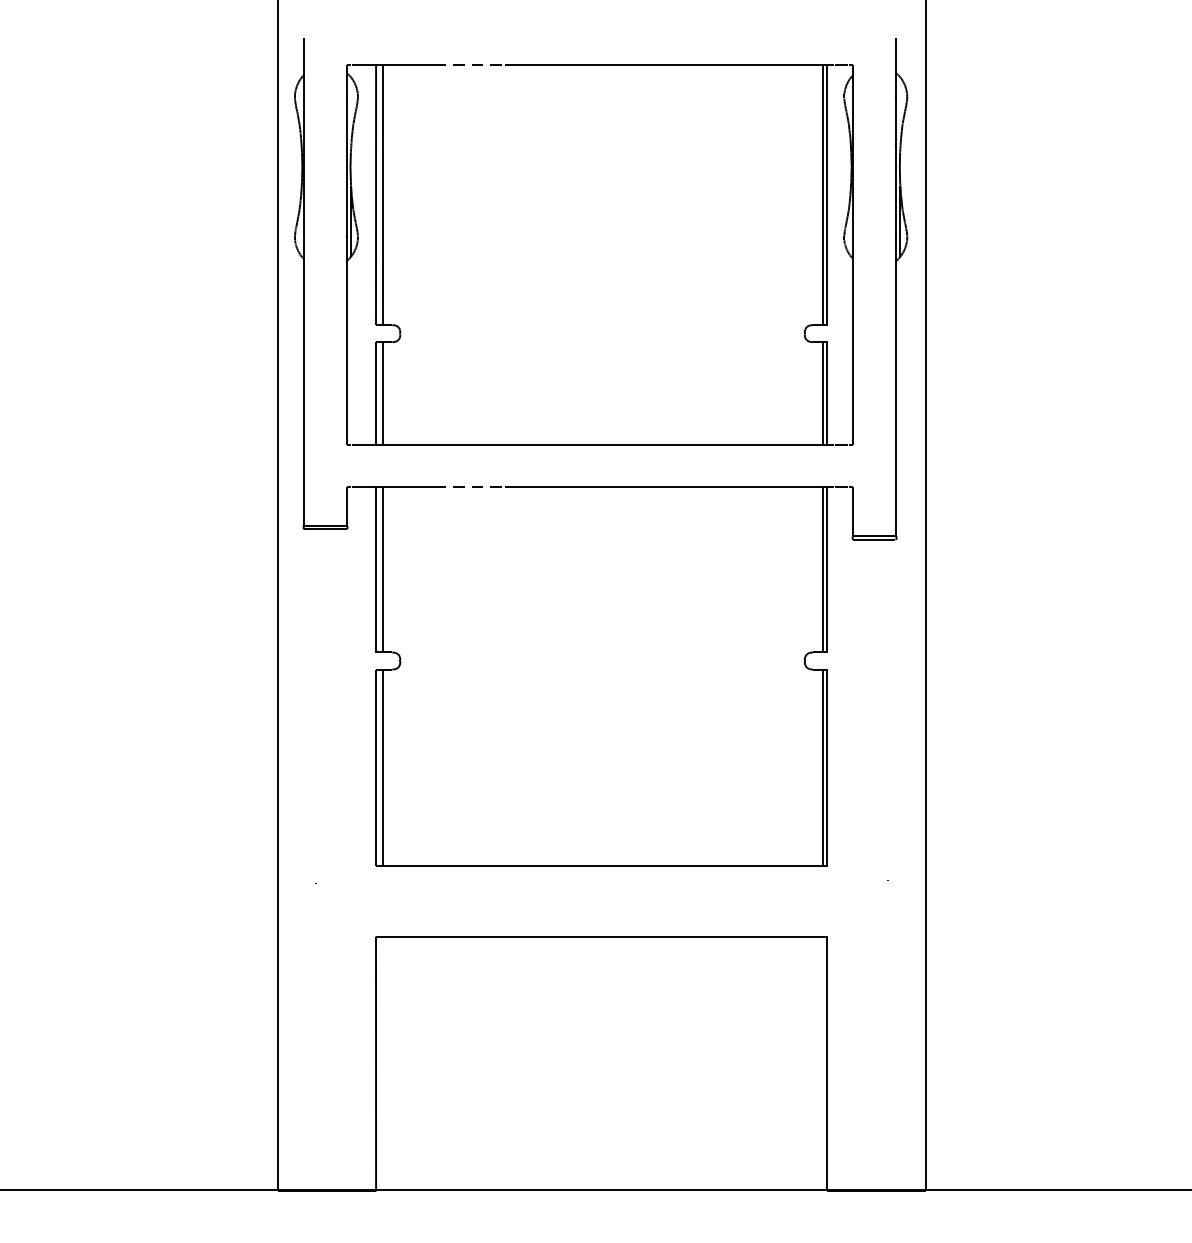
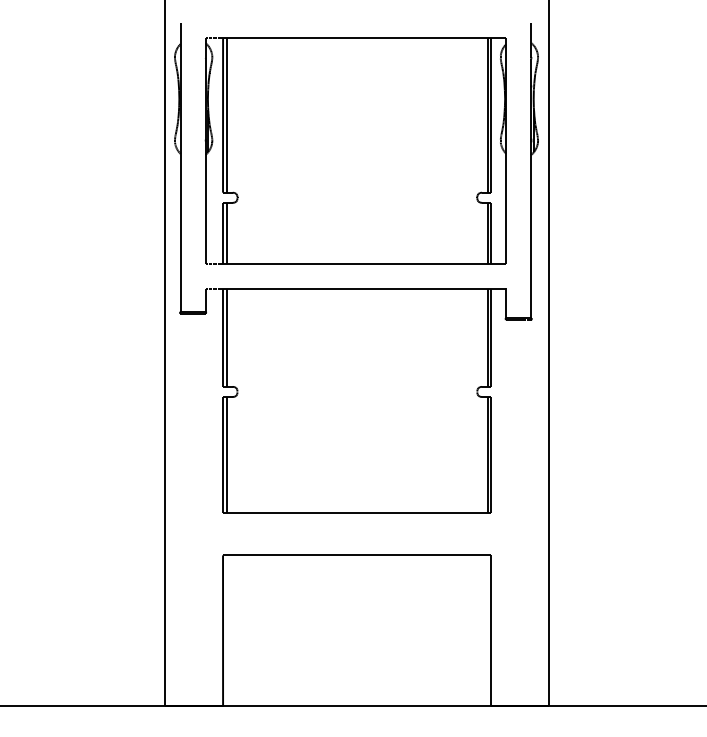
line: (469, 65) -> (278, 38), dashed -> solid
line: (469, 486) -> (278, 288), dashed -> solid

